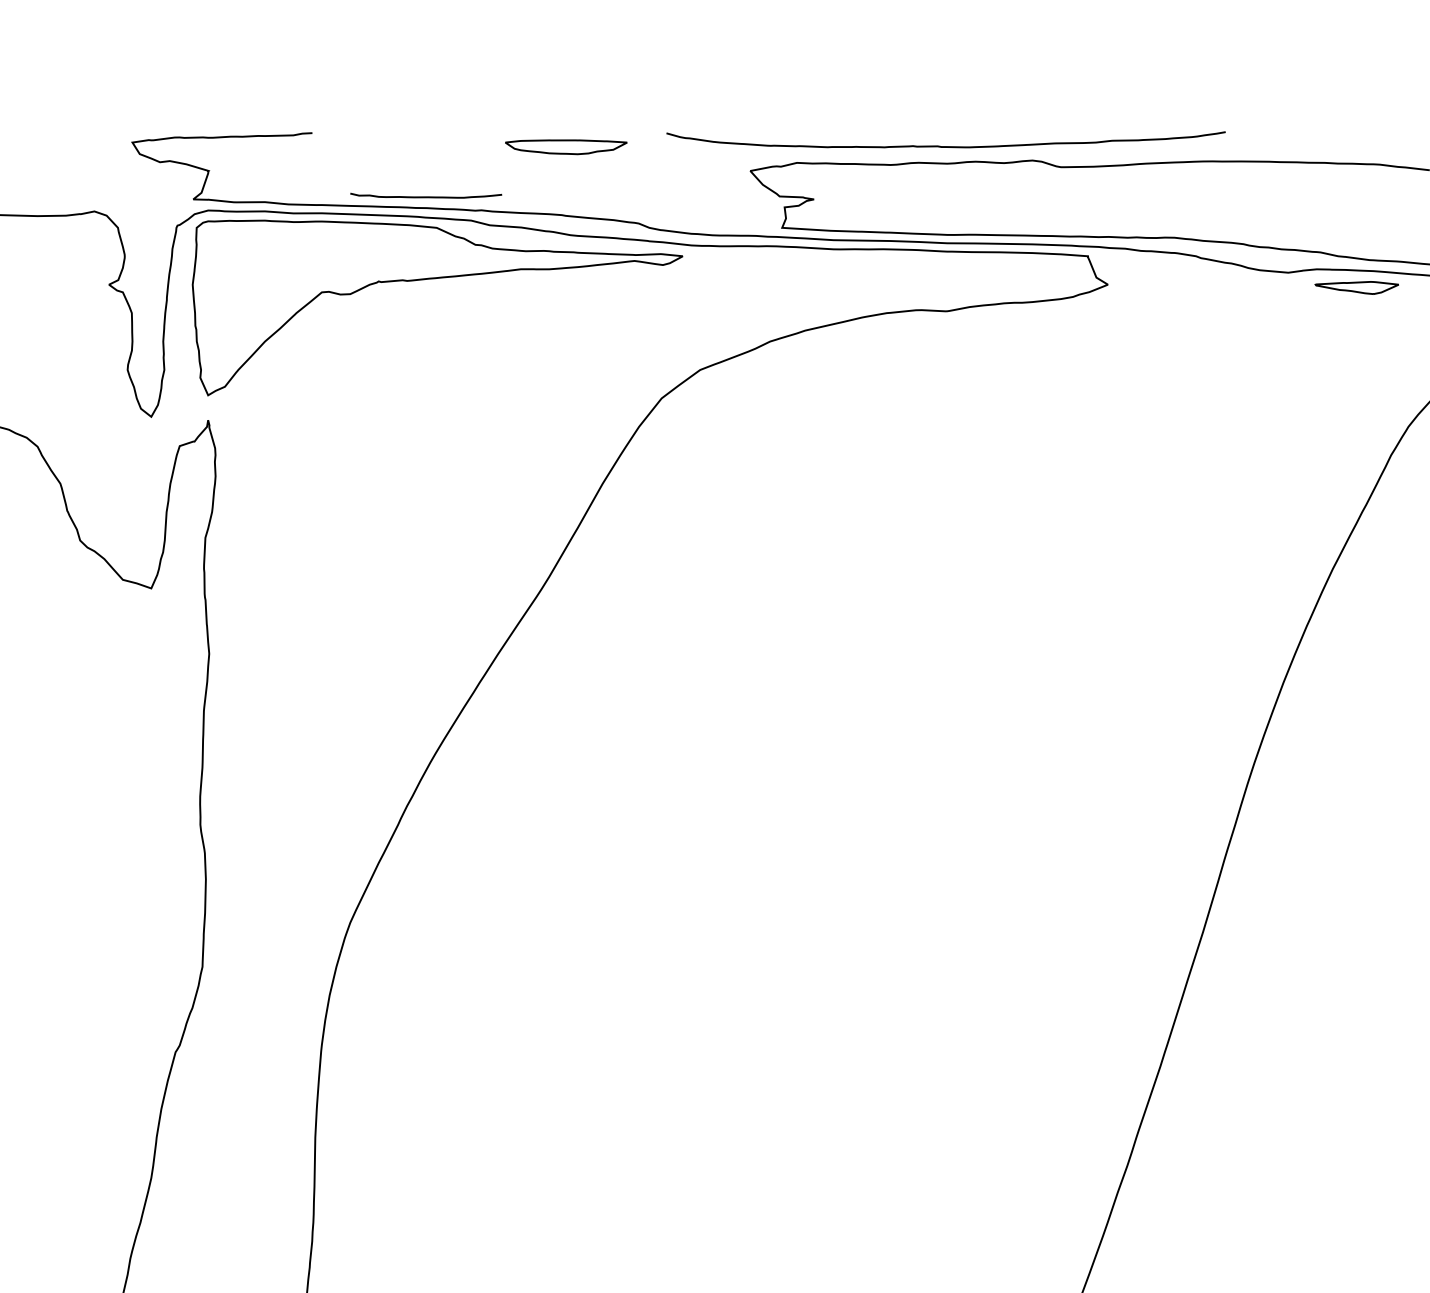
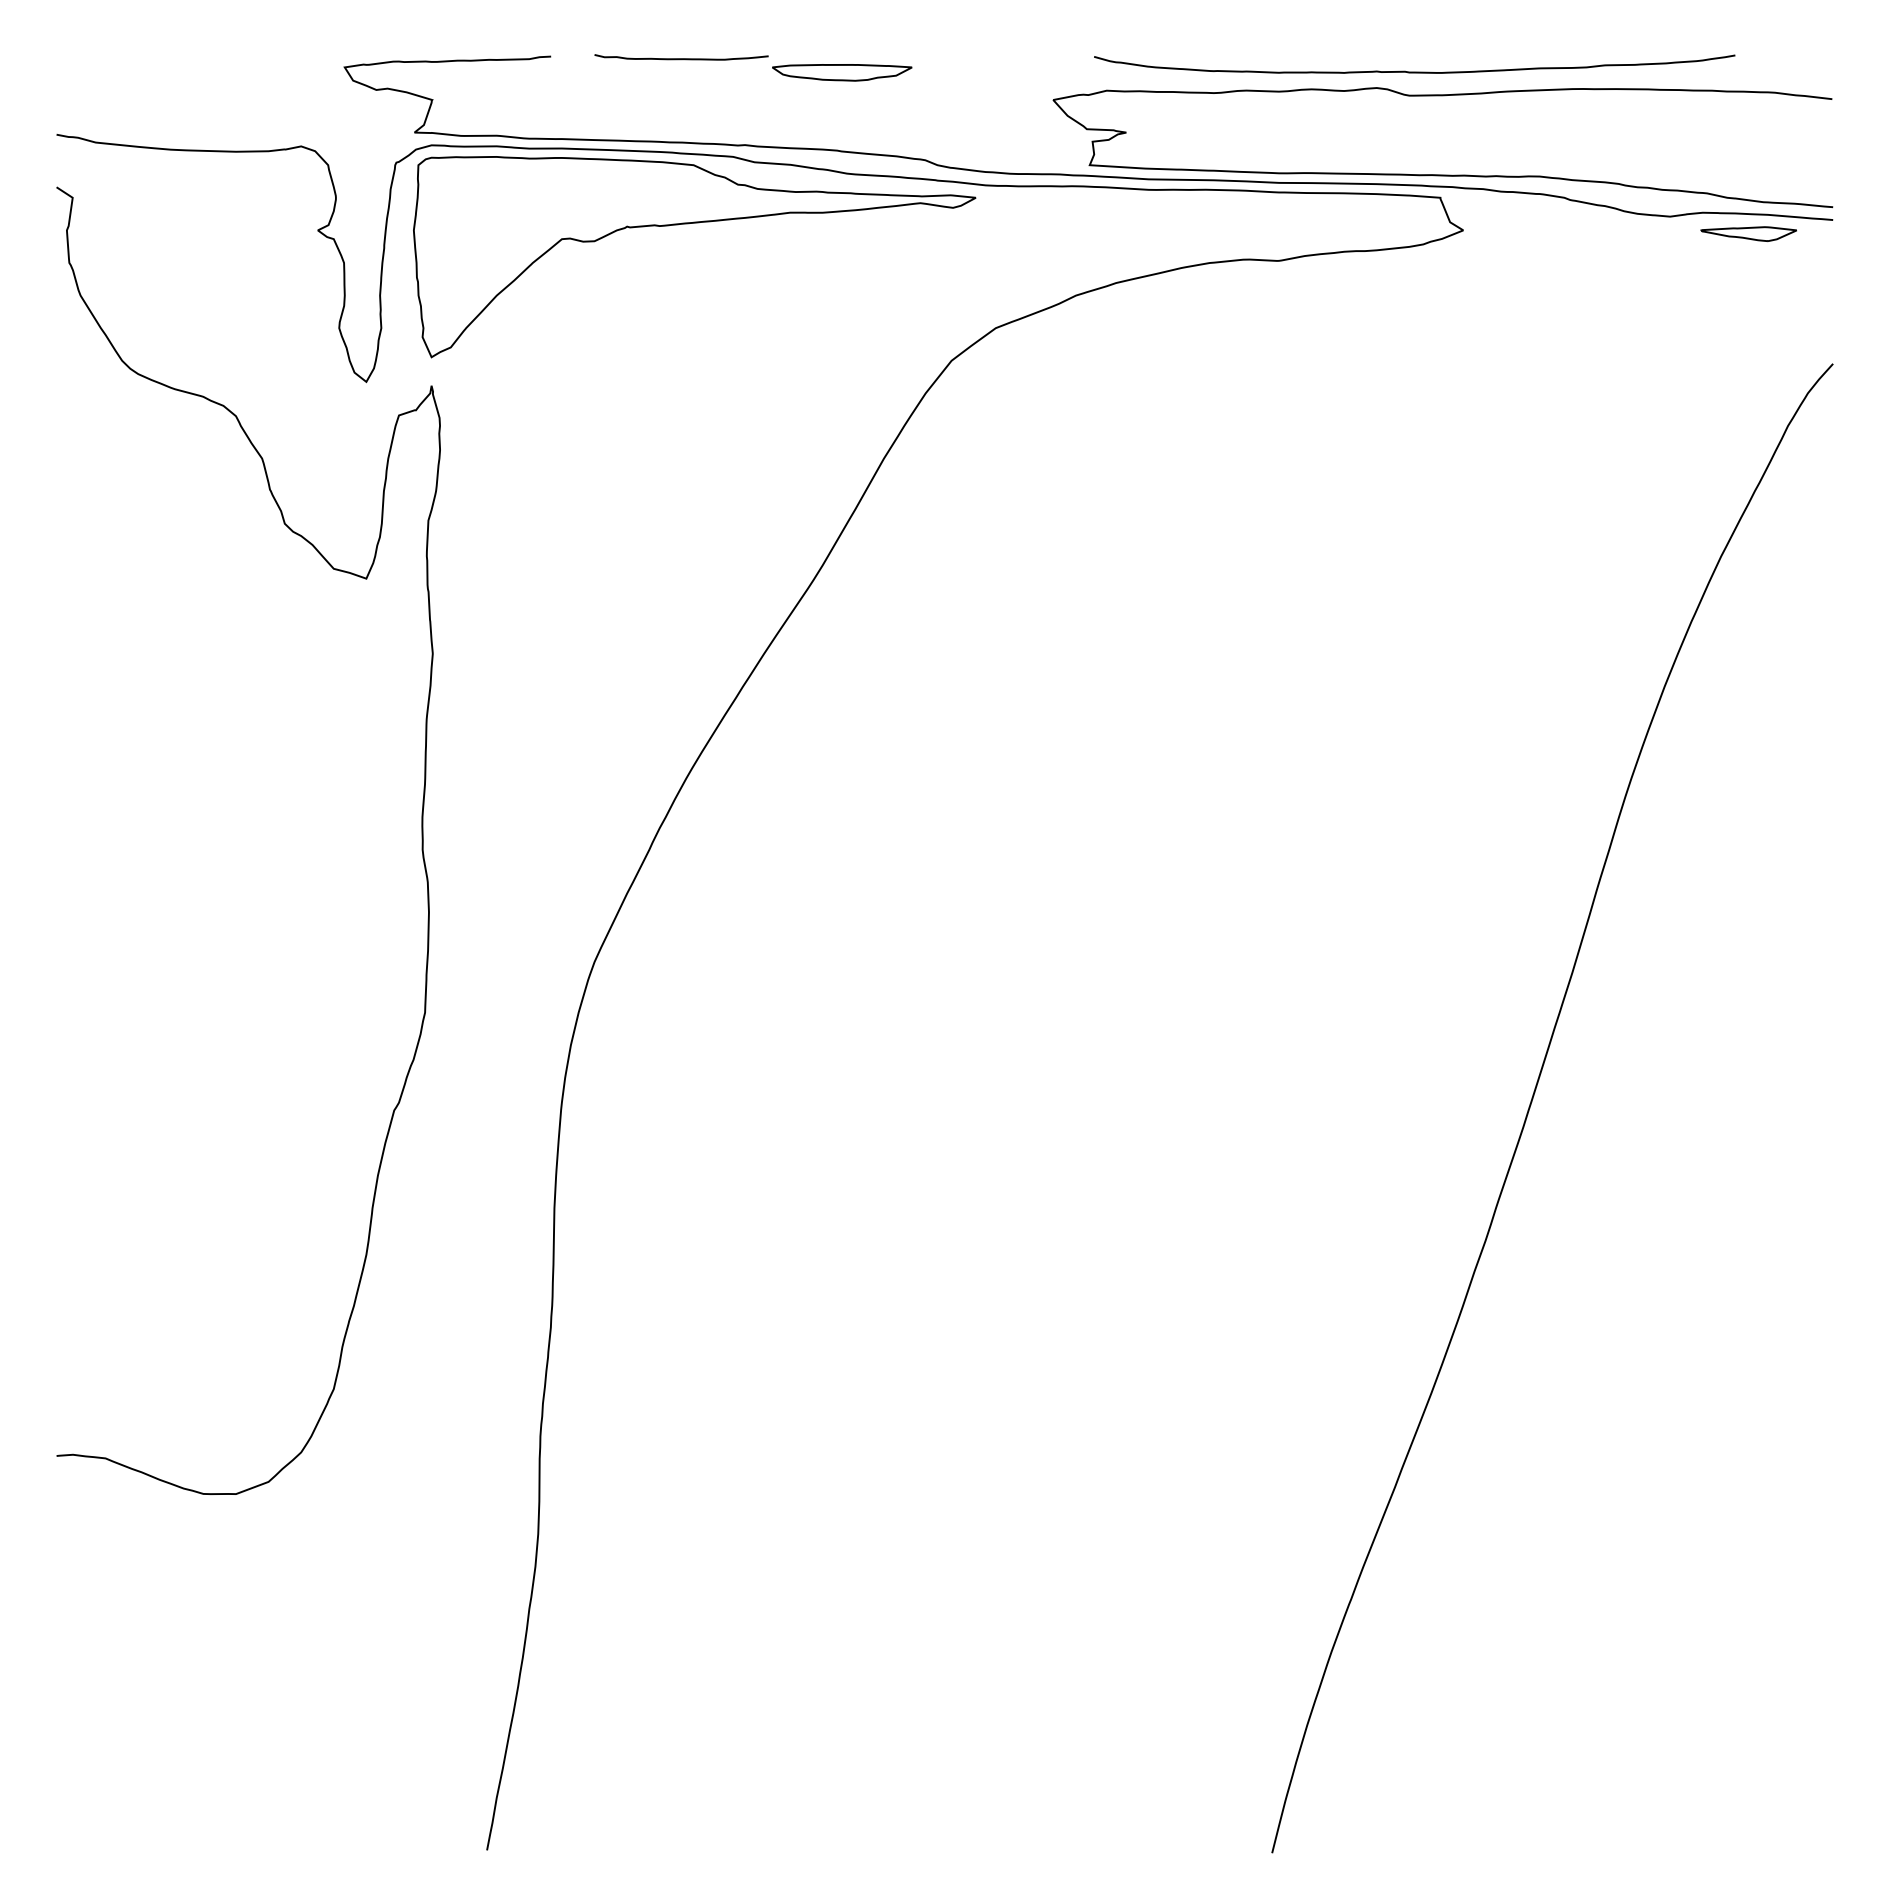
curve: (945, 146) -> (1414, 71), moved
curve: (426, 196) -> (681, 58), moved

